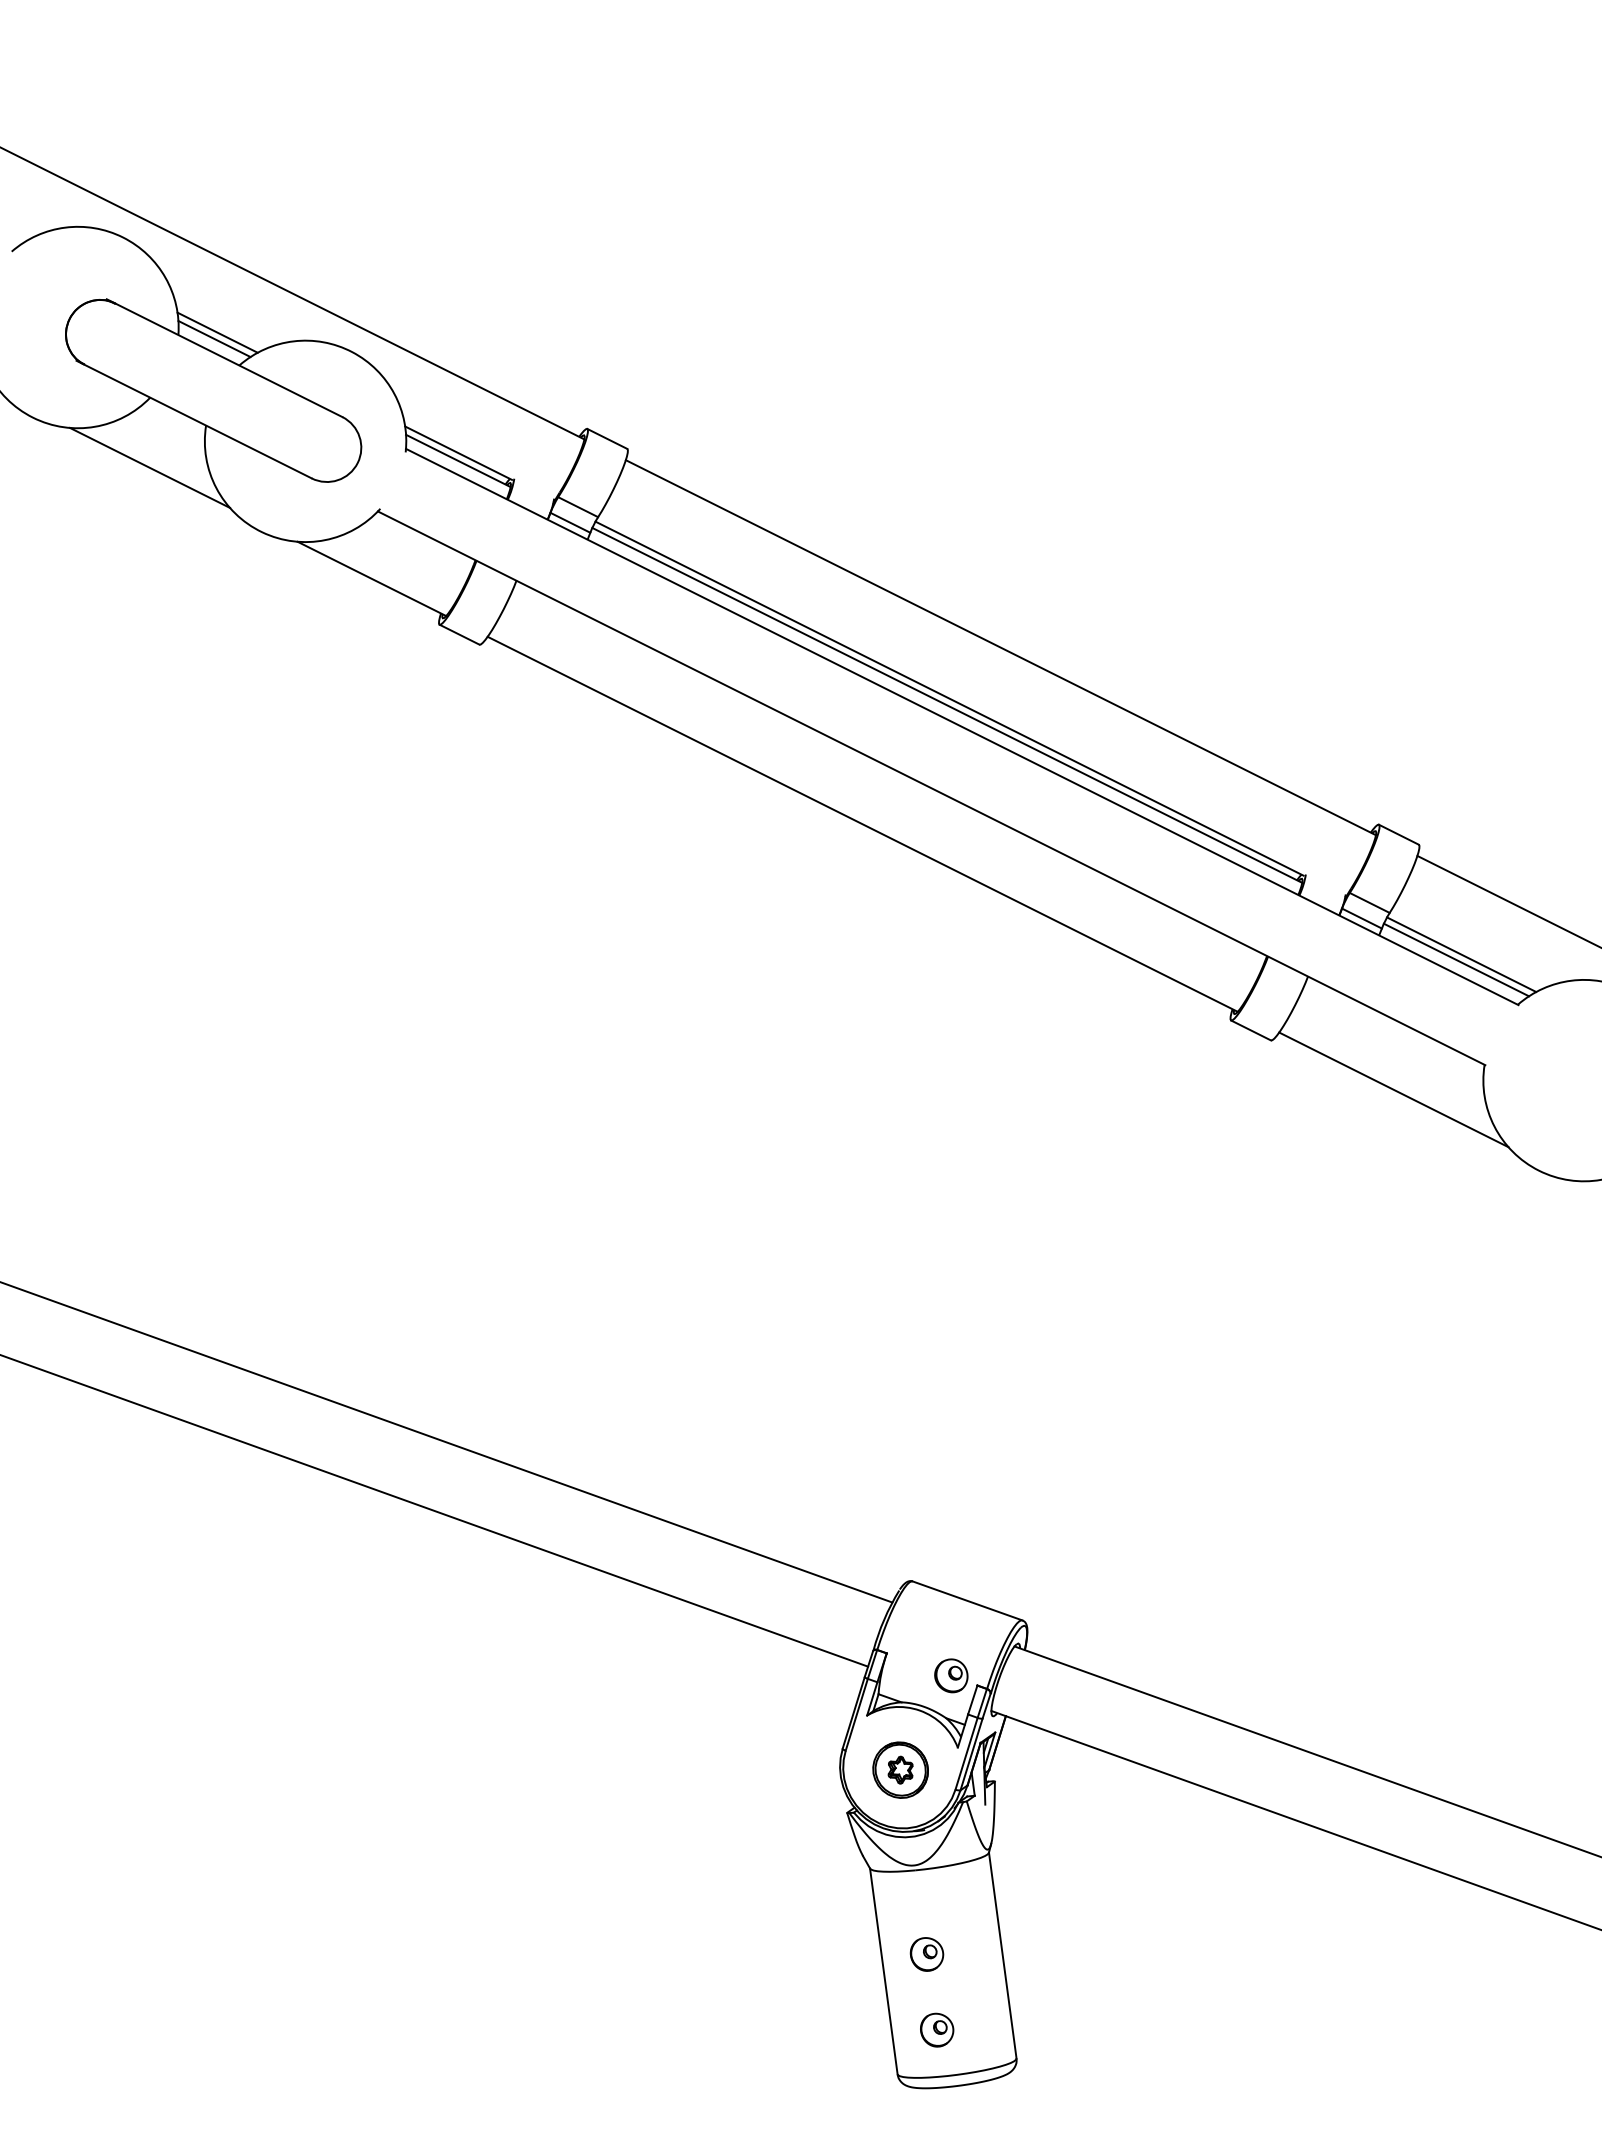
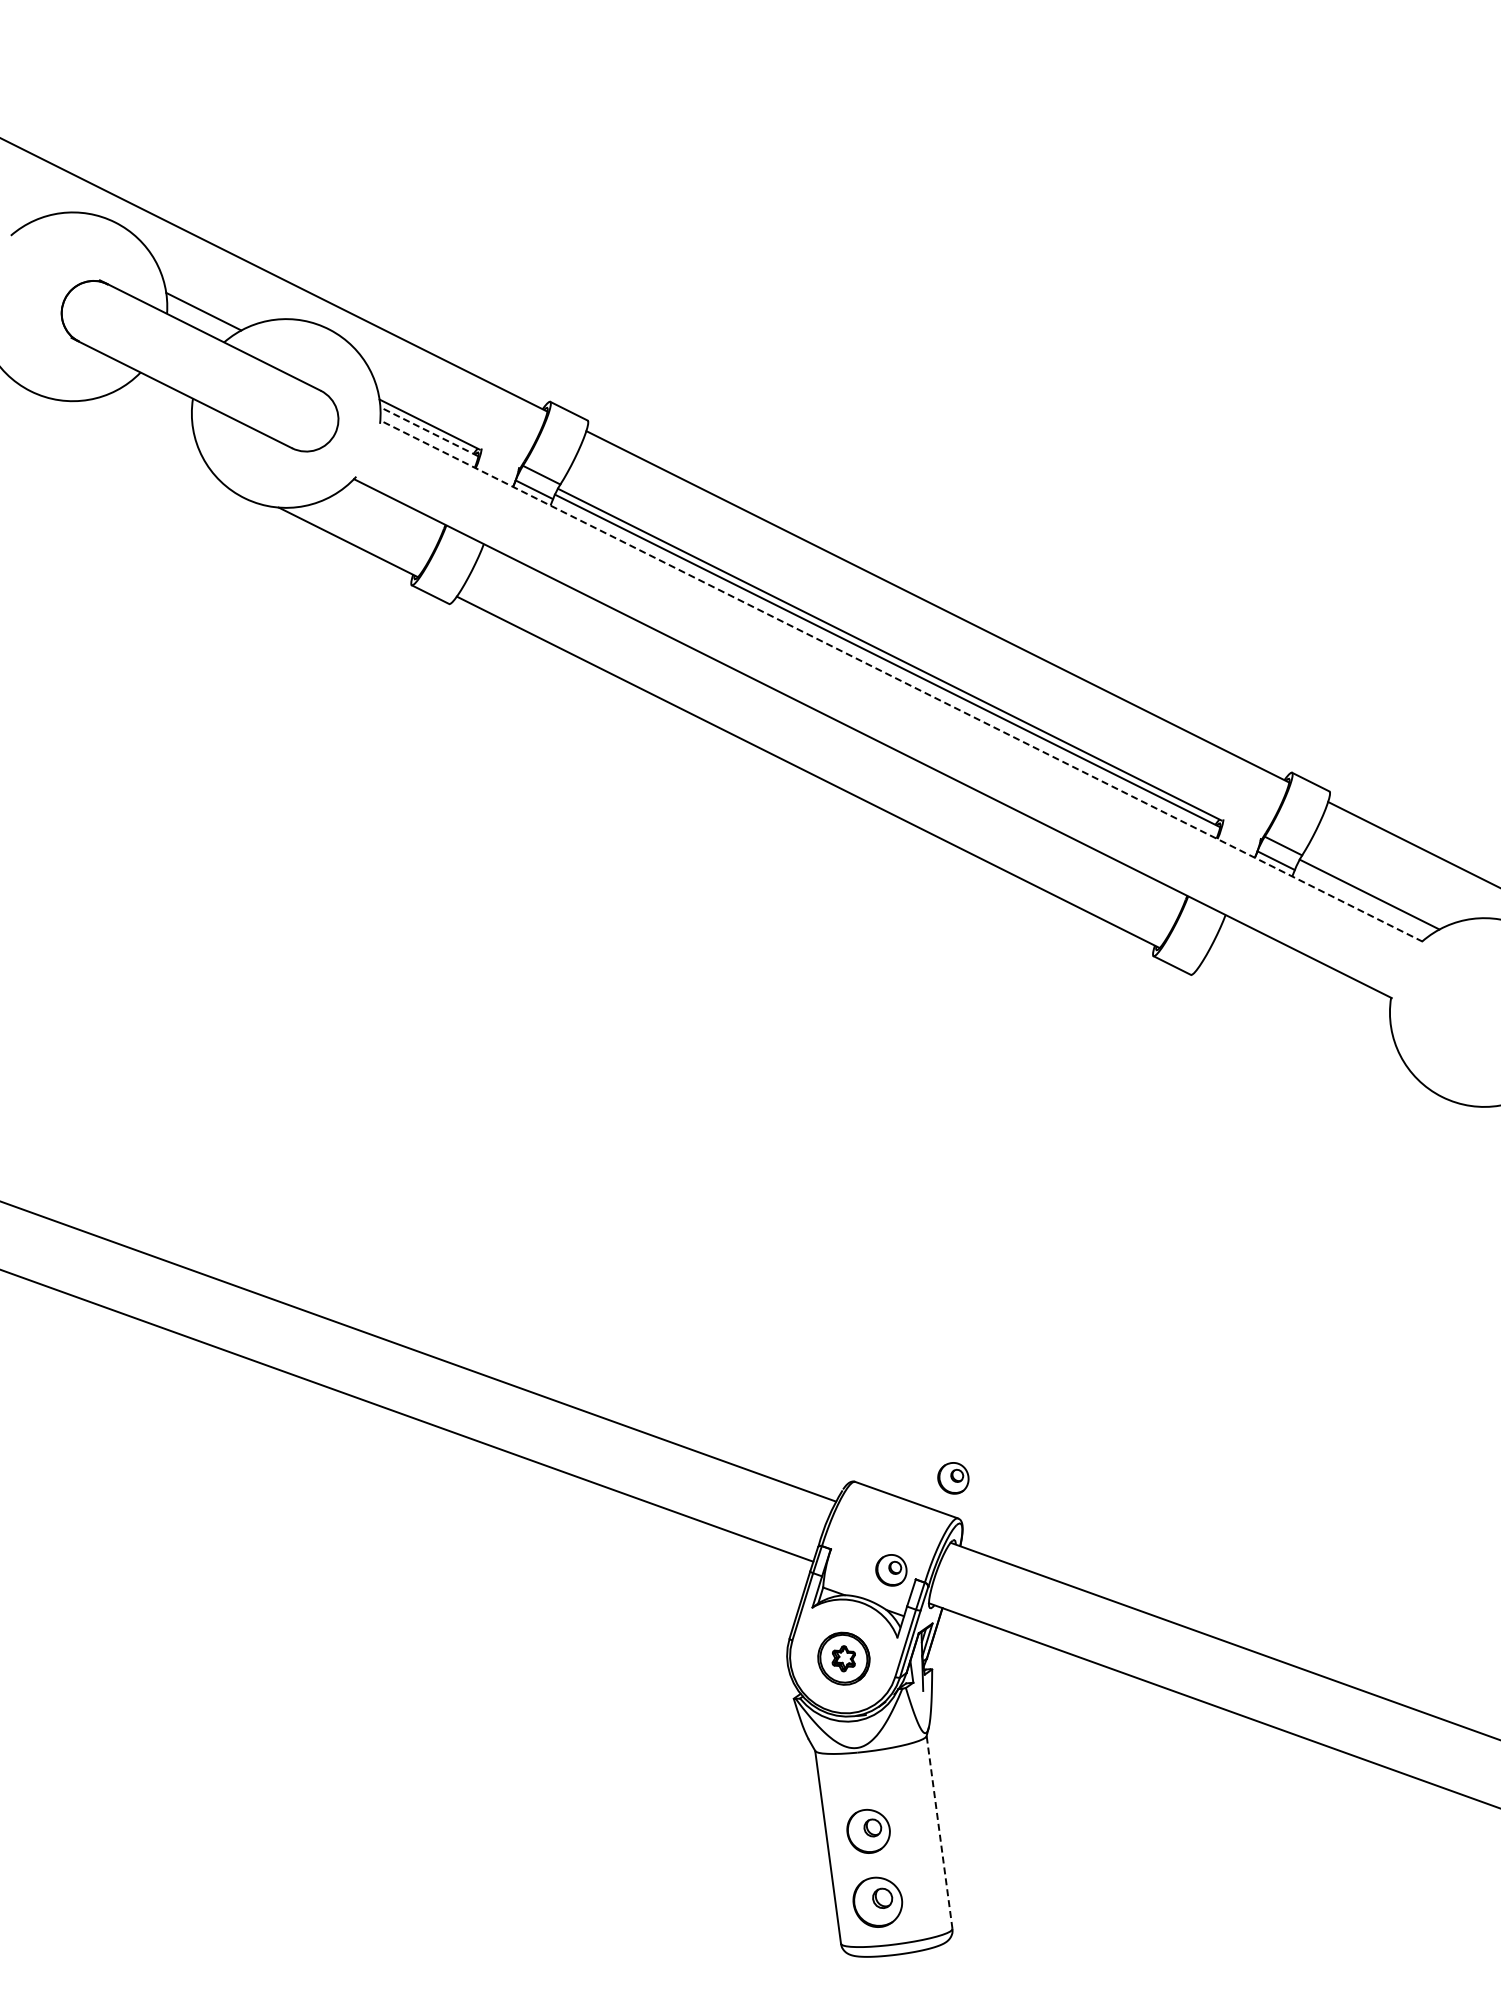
line: (214, 338) -> (200, 317), removed
line: (458, 460) -> (429, 431), solid -> dashed
line: (150, 466) -> (140, 437), removed
line: (962, 727) -> (901, 681), solid -> dashed
line: (1456, 959) -> (1364, 899), removed
line: (1393, 1089) -> (1305, 1020), removed
part: (1017, 1577) -> (953, 1478), added
part: (926, 1954) -> (868, 1831), size x1.4
line: (1002, 1954) -> (939, 1831), solid -> dashed
part: (937, 2030) -> (878, 1902), size x1.6

